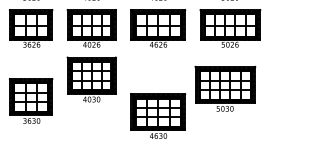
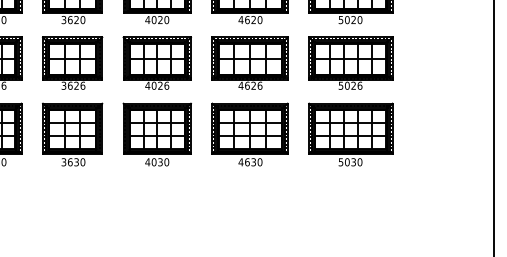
part: (225, 88) -> (350, 134), moved
part: (31, 101) -> (72, 134), moved
part: (157, 116) -> (249, 134), moved

